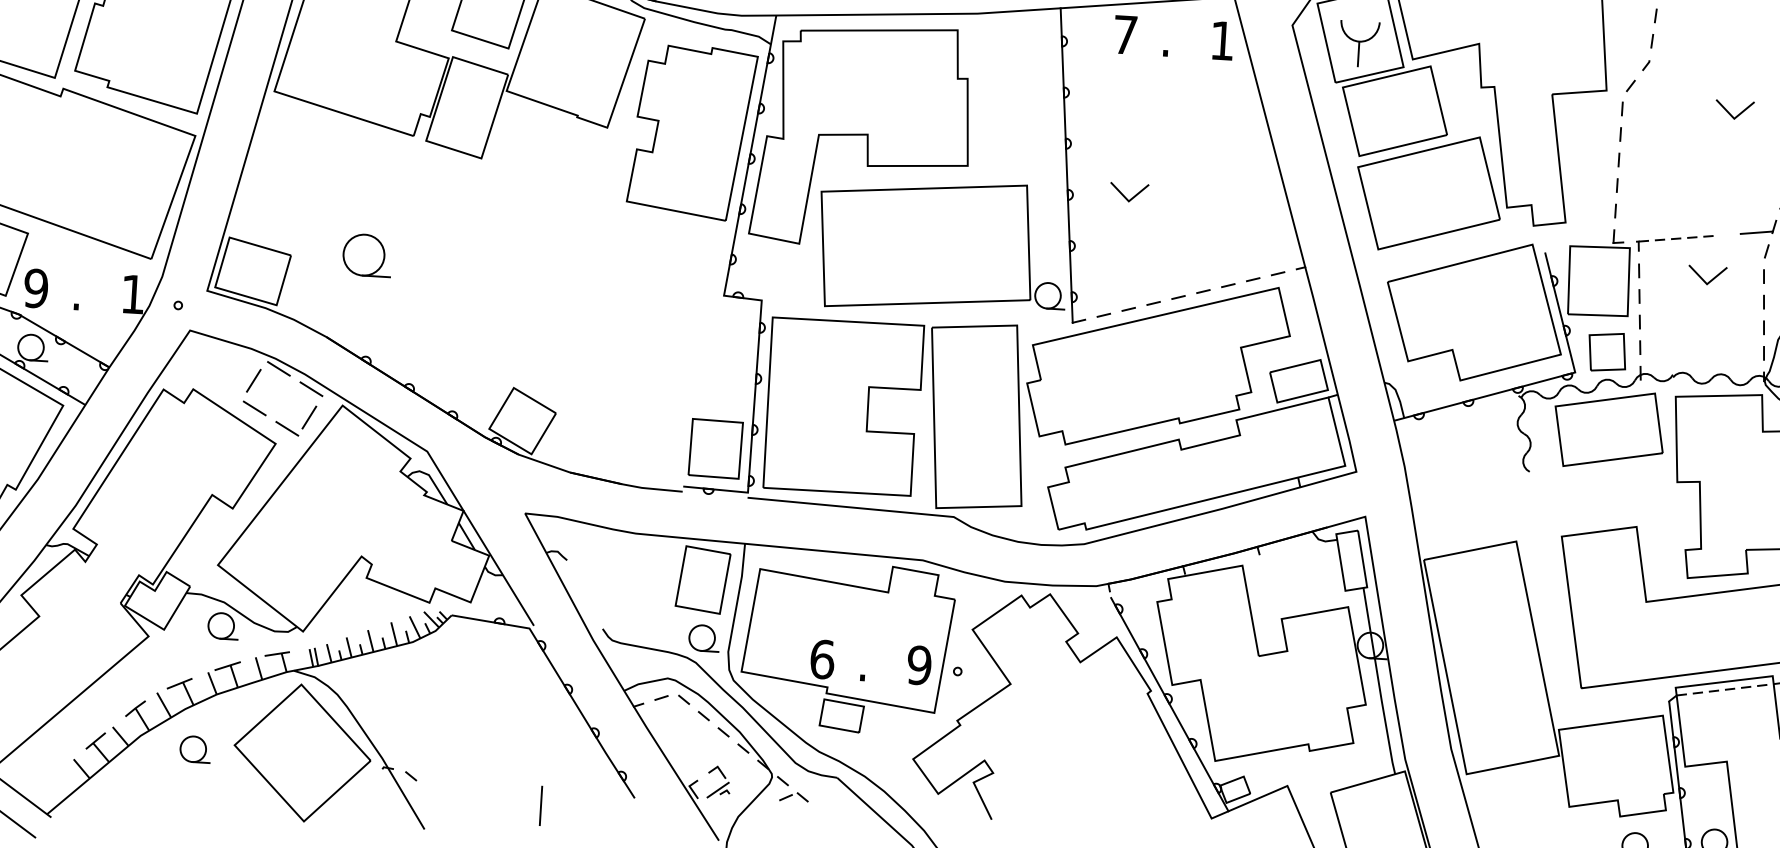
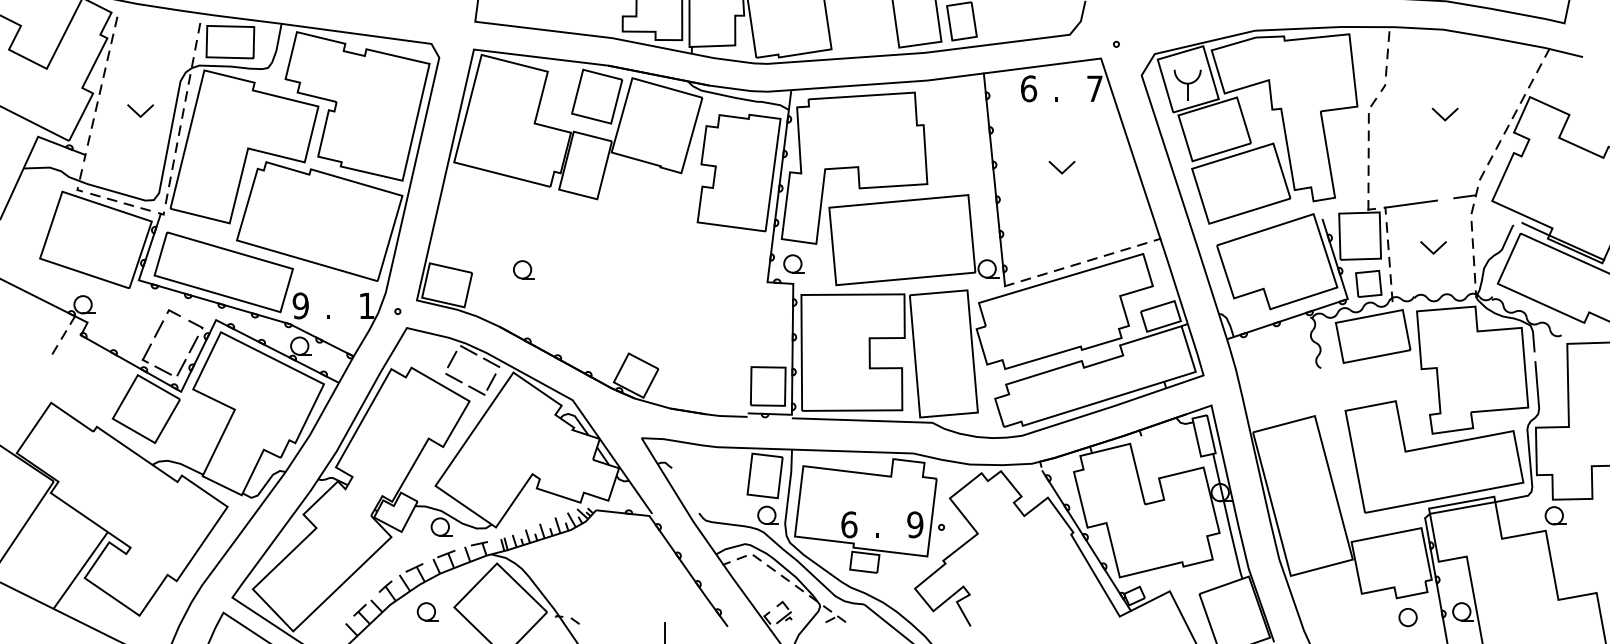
text: (1126, 34) -> (1029, 88), 7 -> 6
text: (1221, 40) -> (1094, 88), 1 -> 7
line: (1125, 195) -> (1059, 169), moved
line: (1677, 239) -> (1411, 204), dashed -> solid
part: (366, 255) -> (523, 269), size x0.62
part: (763, 270) -> (793, 263), added
line: (1702, 277) -> (1430, 249), moved
line: (1726, 689) -> (1463, 507), dashed -> solid

